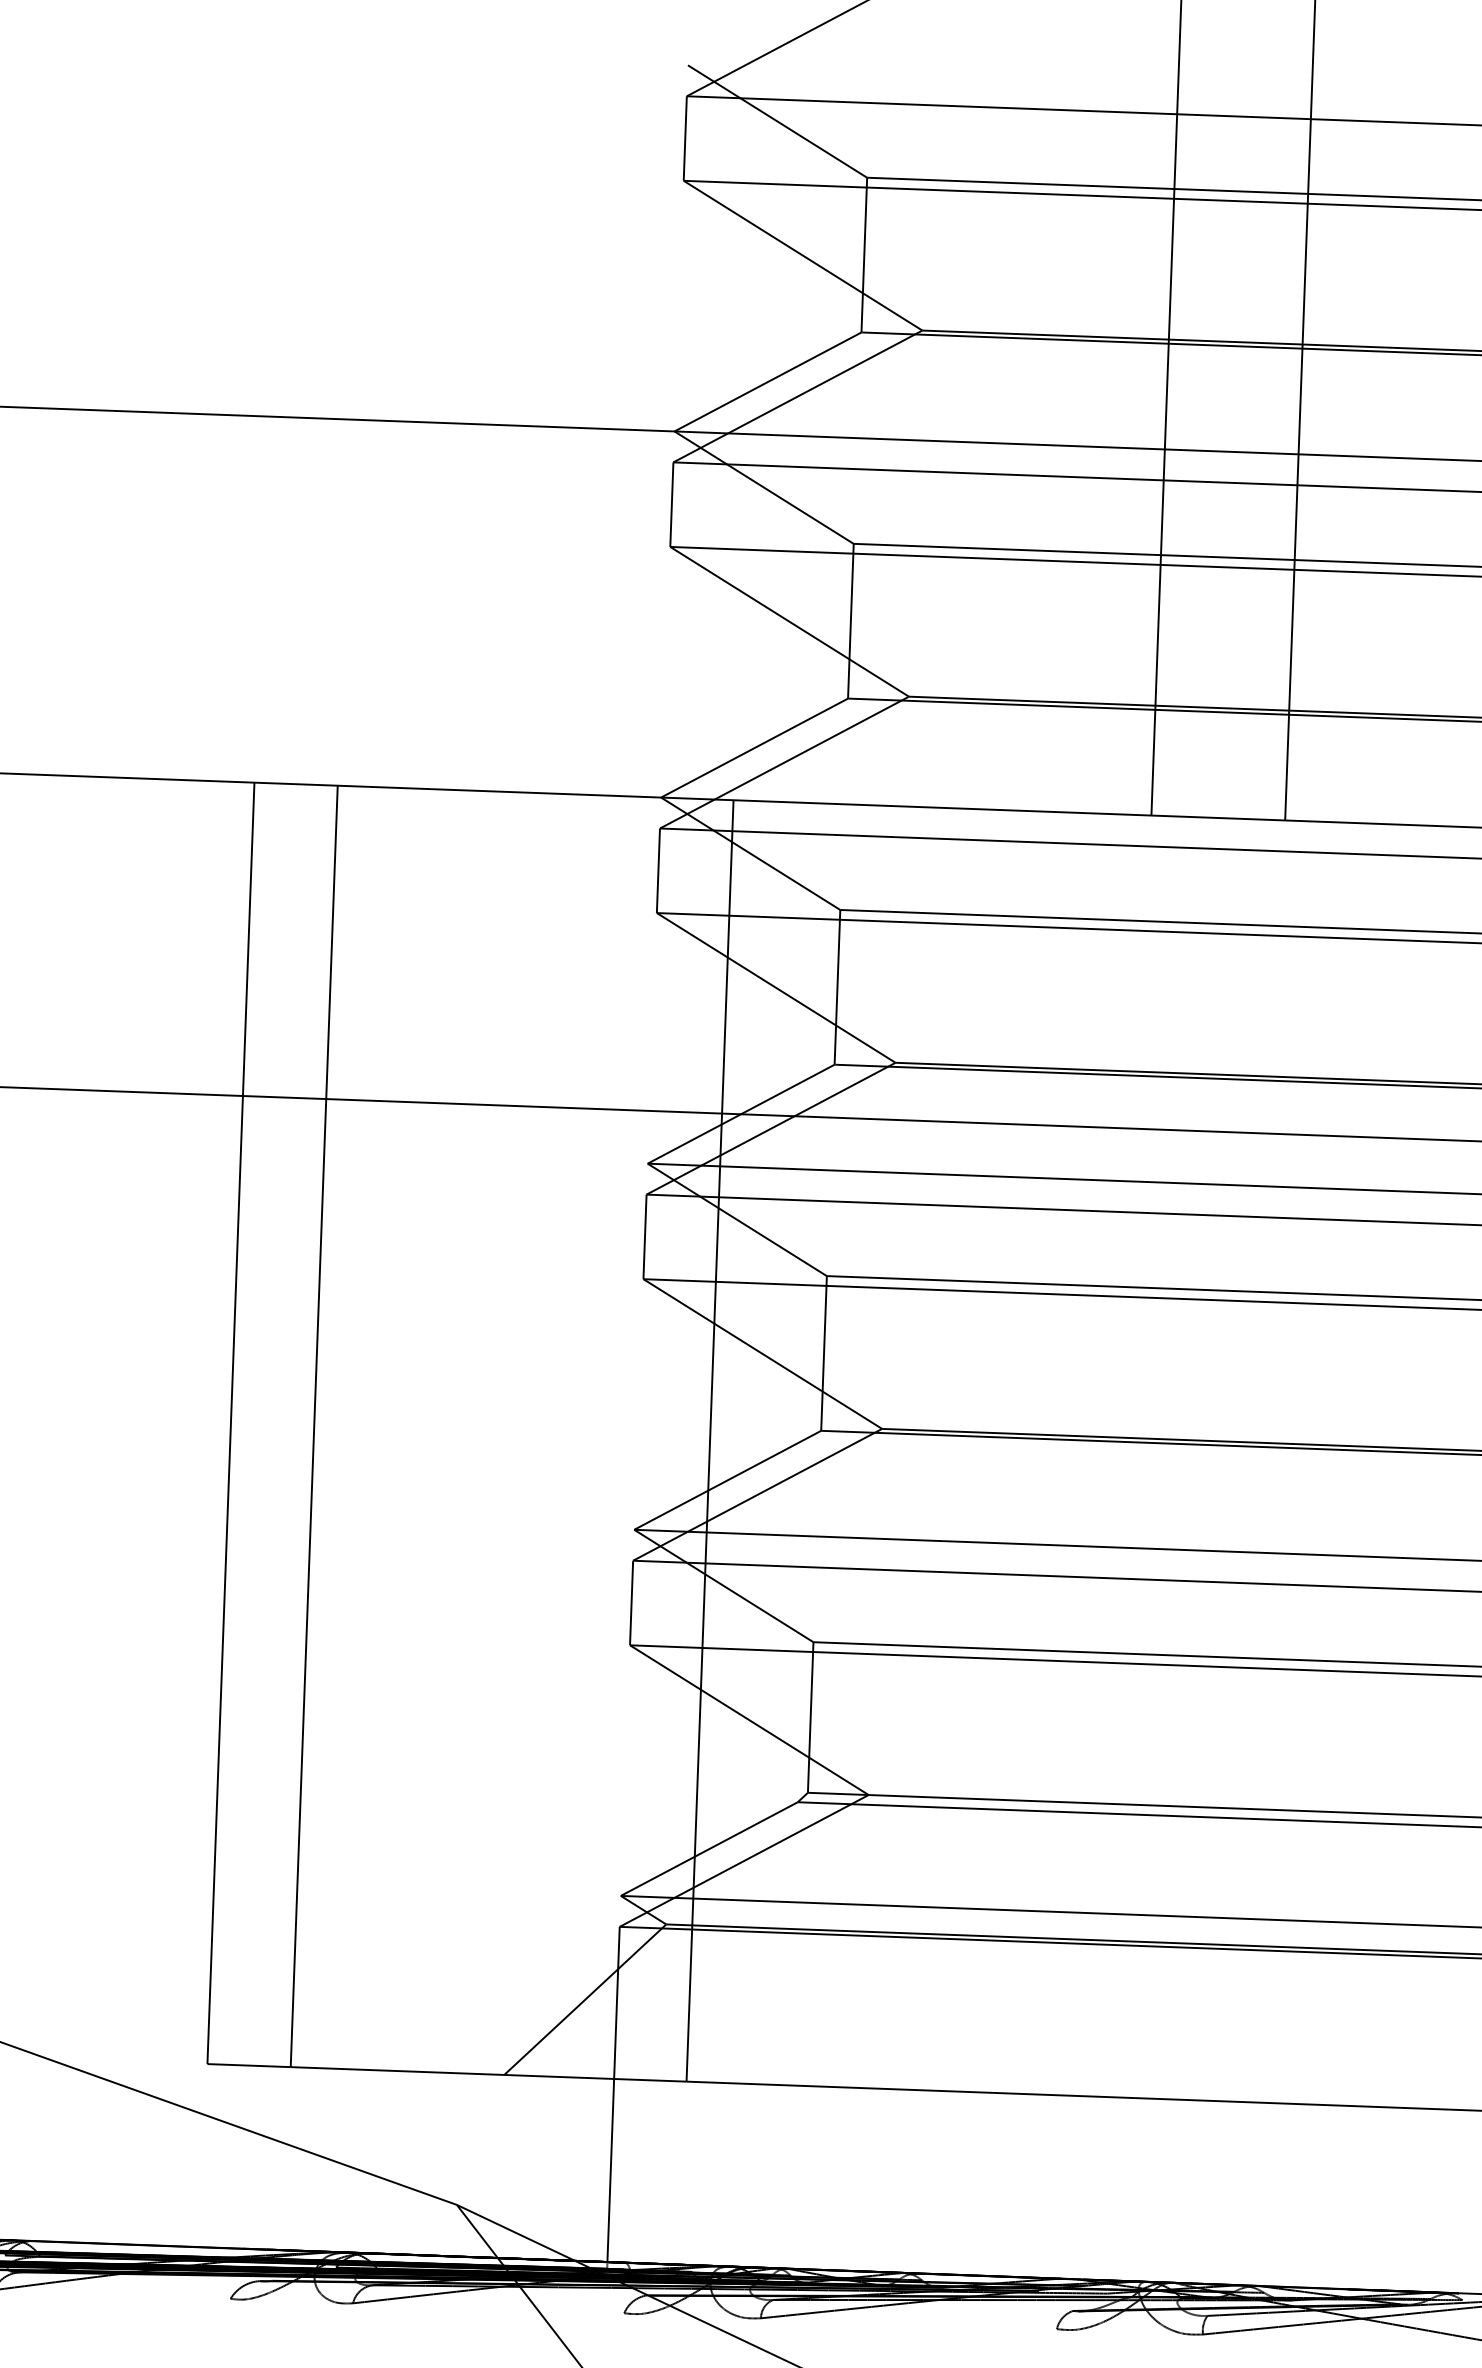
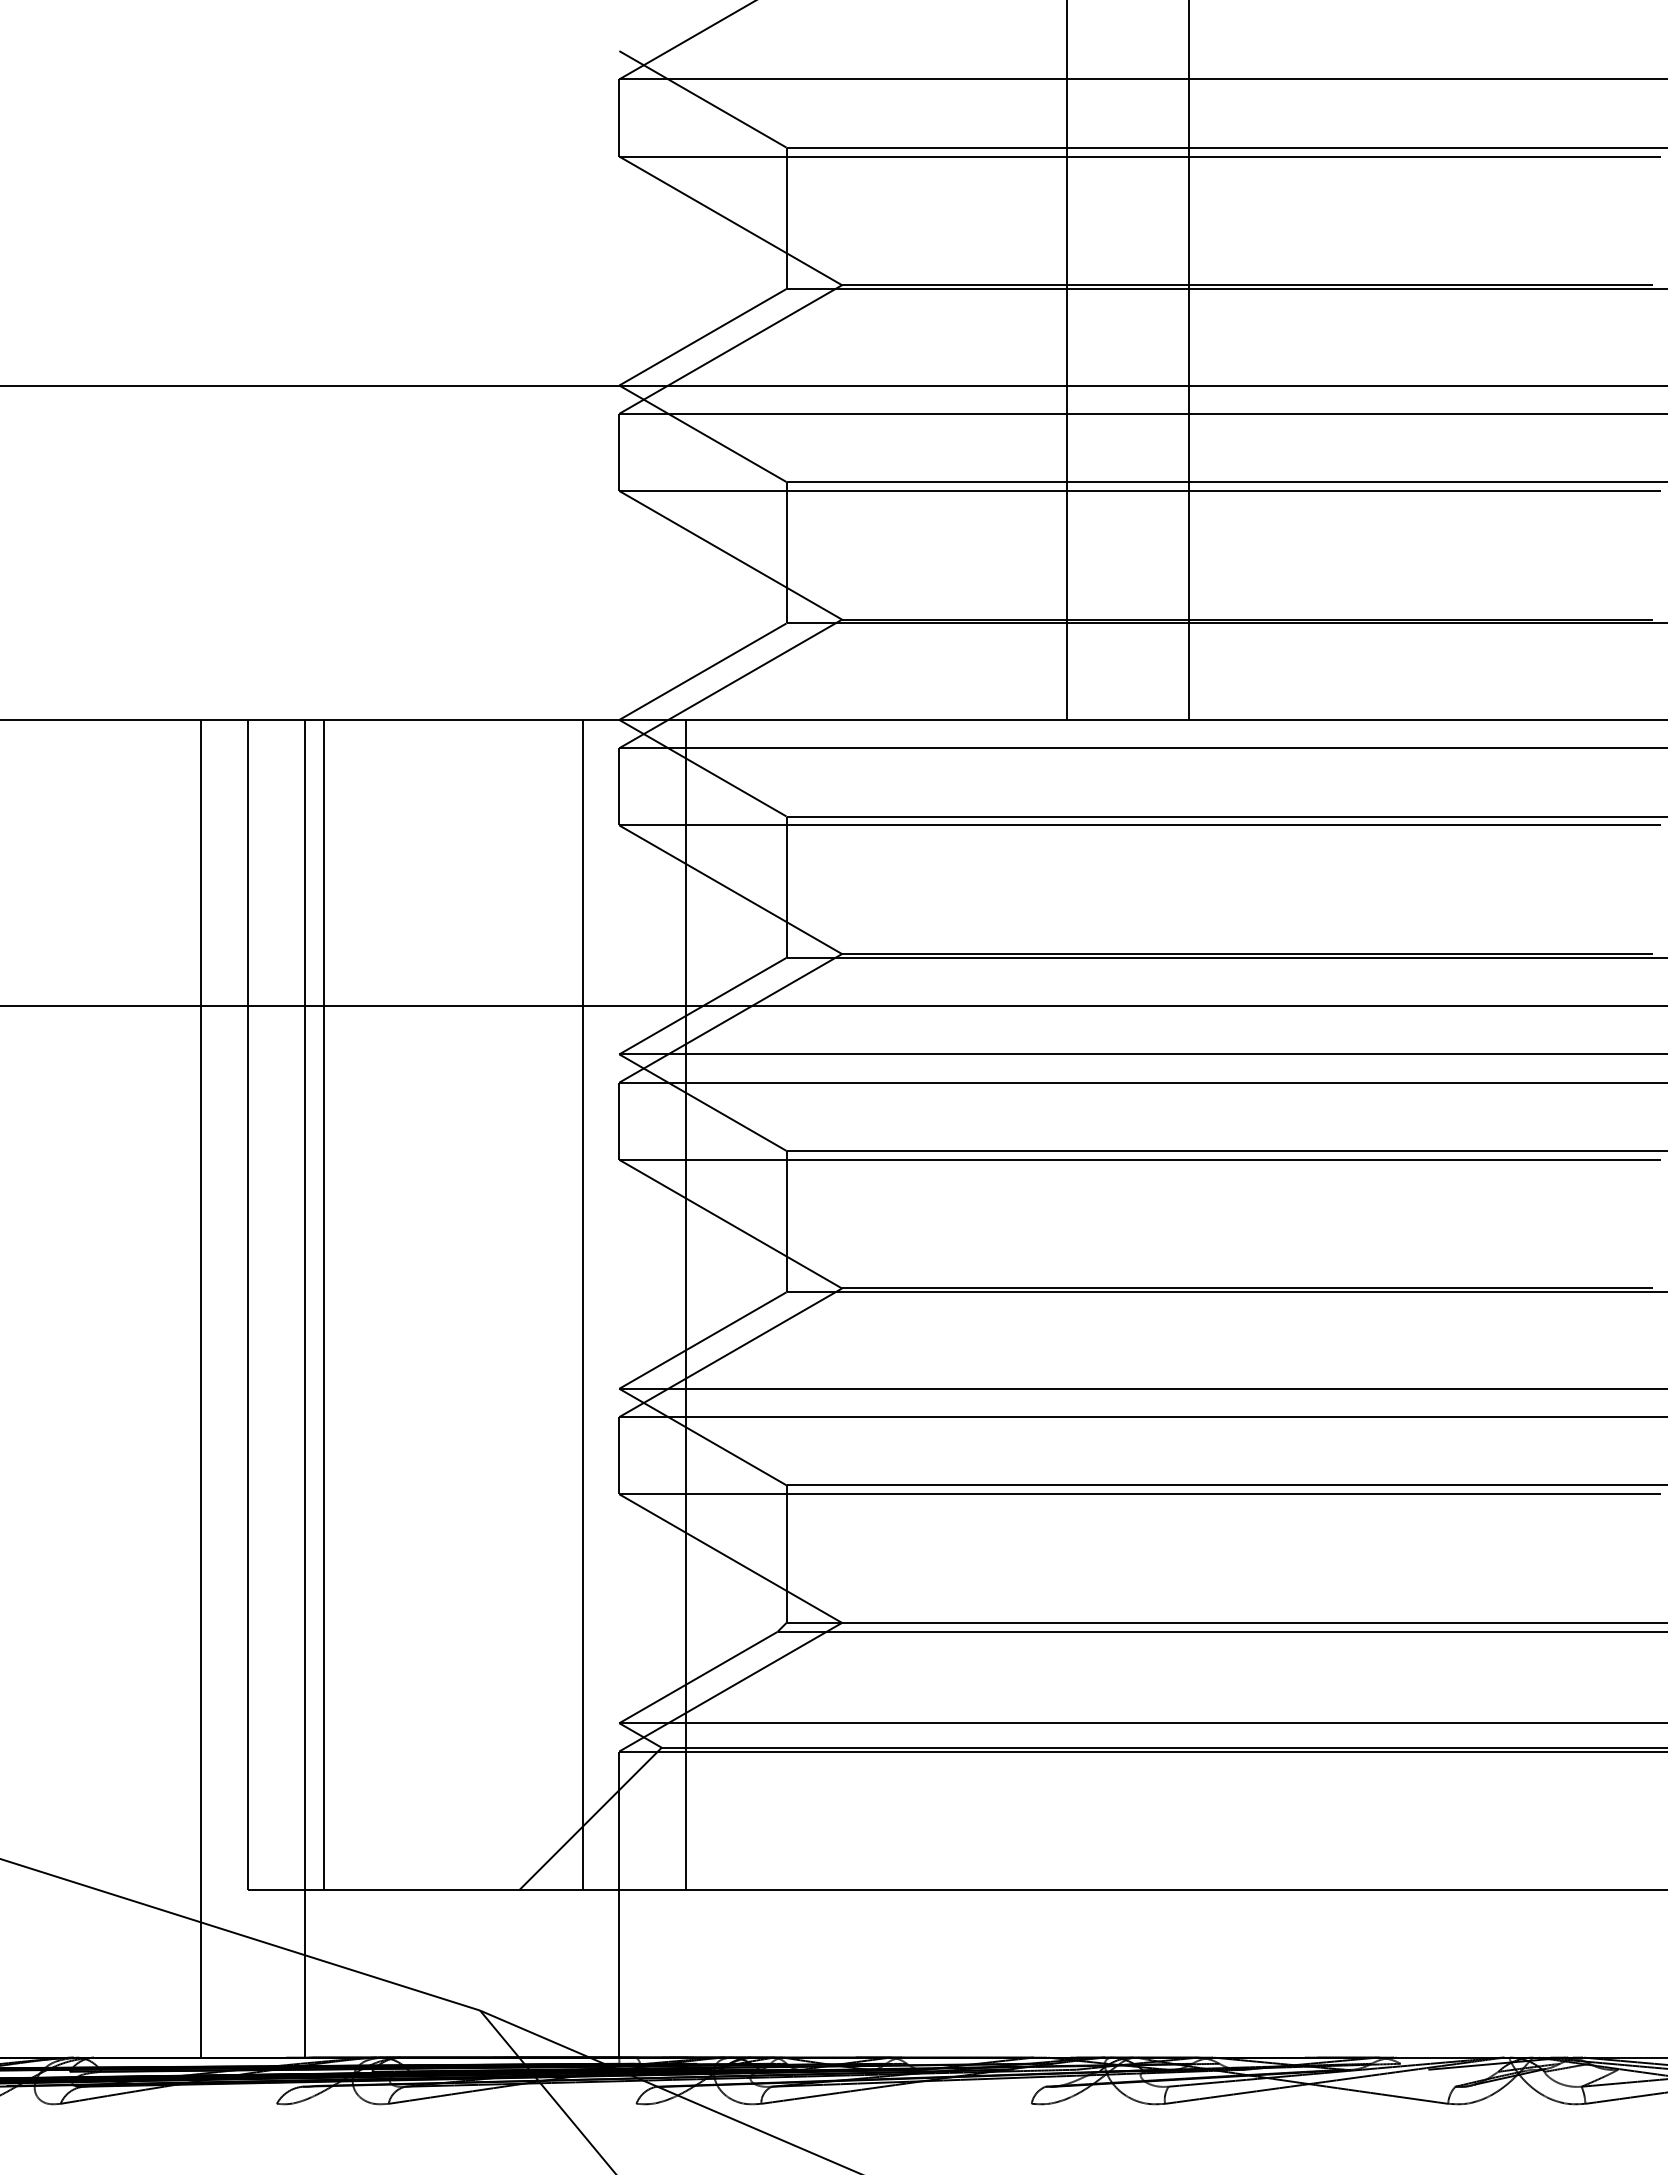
line: (597, 1436) -> (582, 1304), added
line: (176, 1512) -> (201, 1388), added
line: (290, 1516) -> (305, 1388), added

